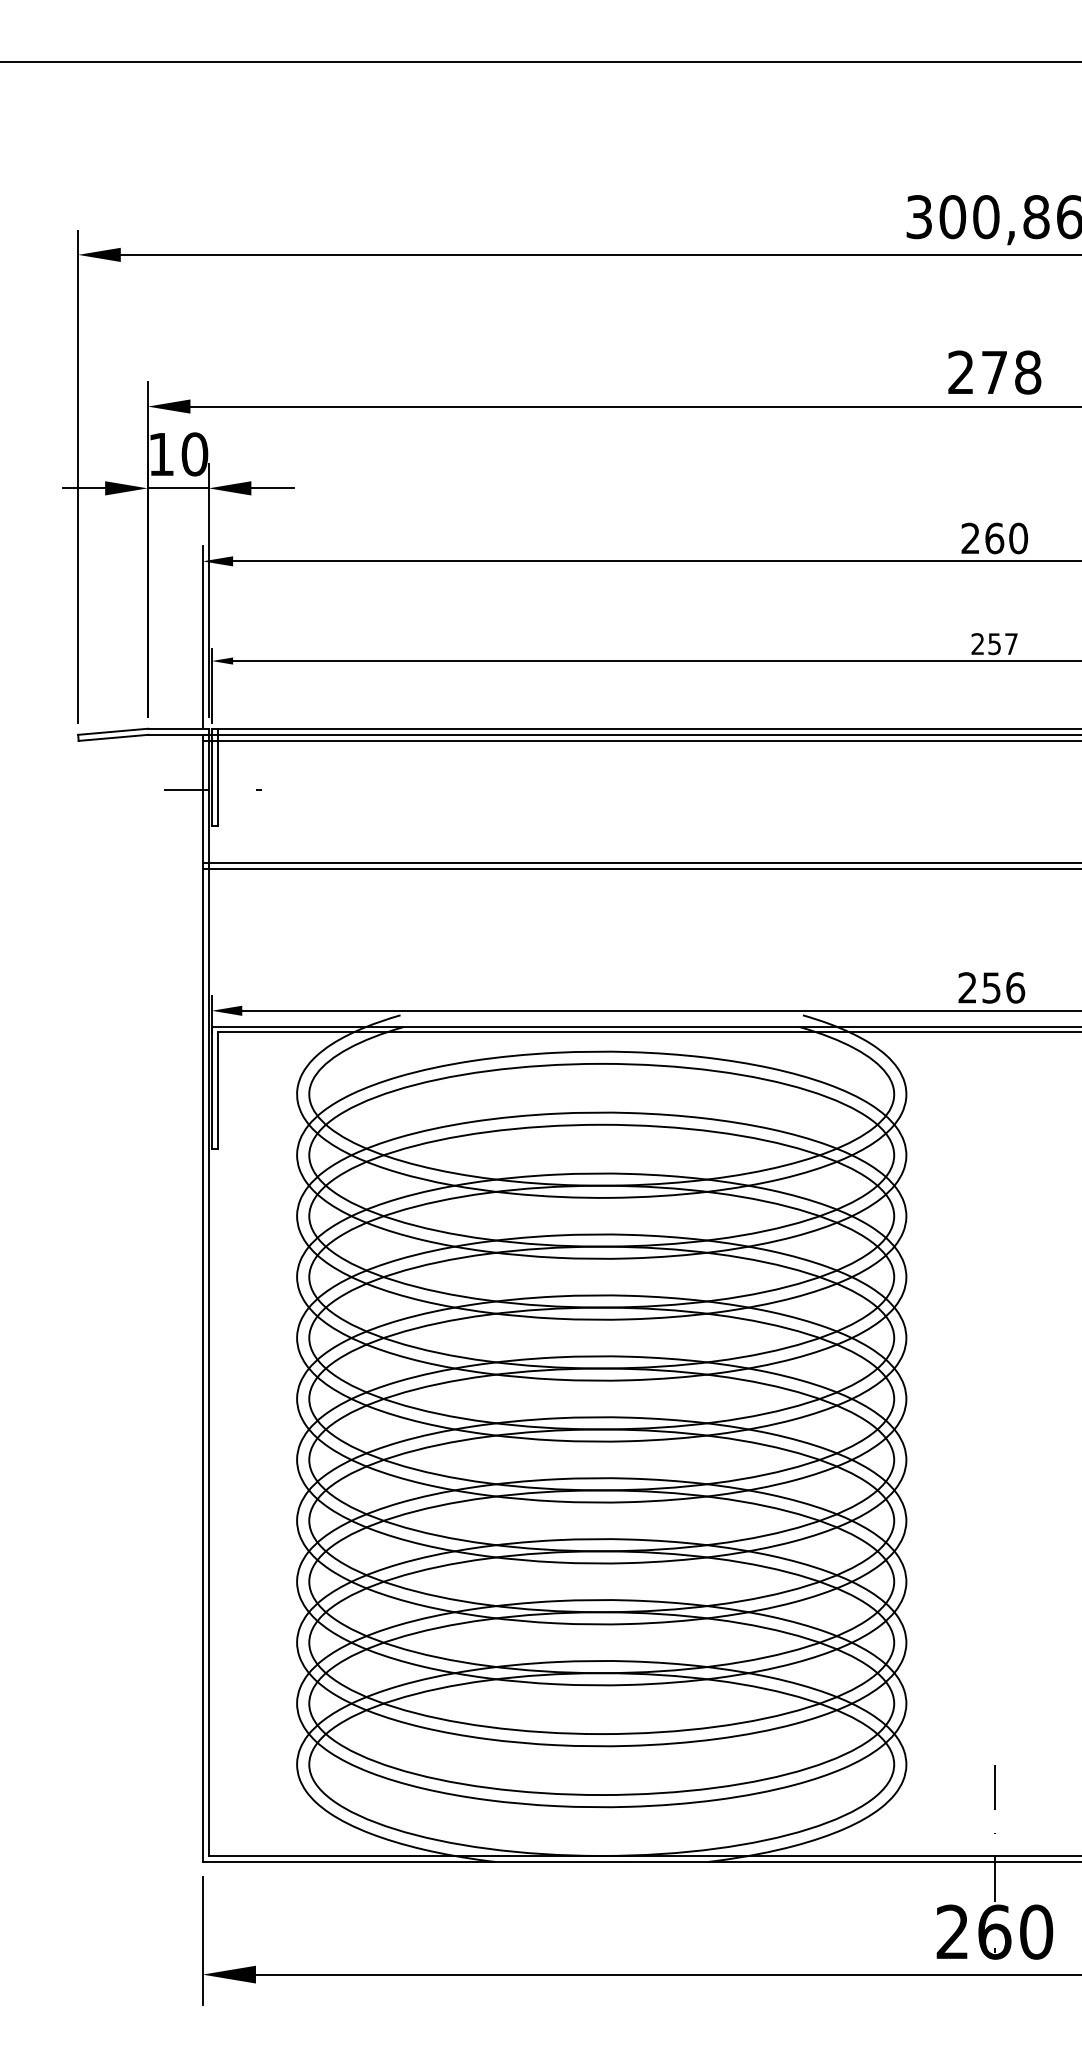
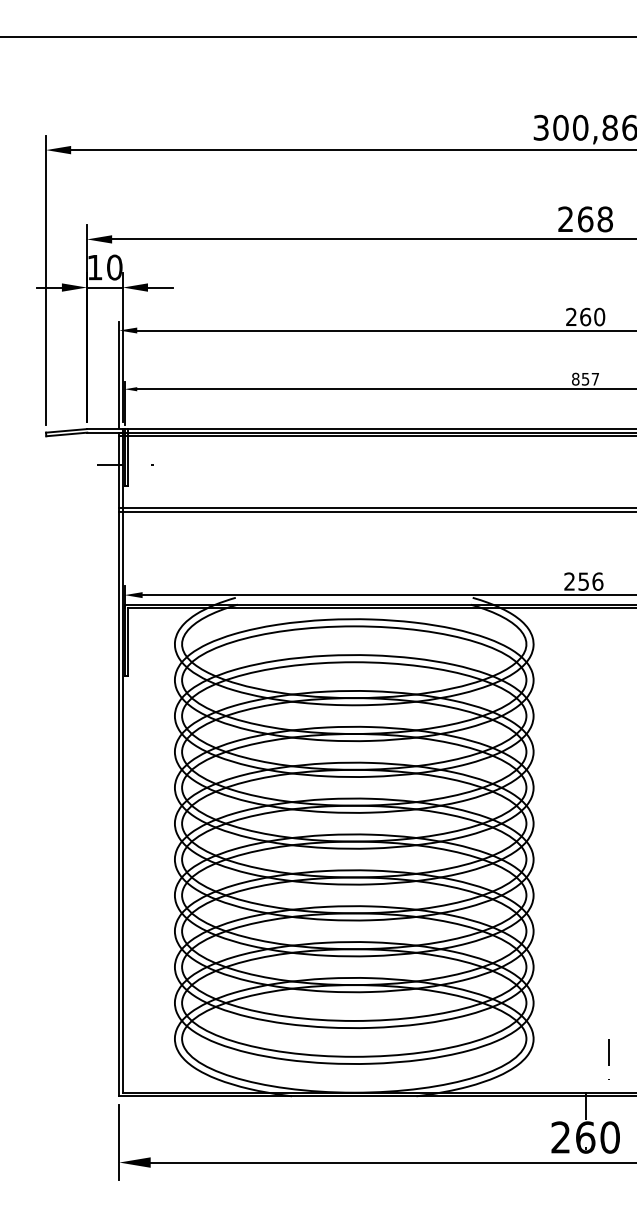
text: (994, 372) -> (585, 219), 278 -> 268
text: (977, 642) -> (575, 378), 257 -> 857
line: (994, 1799) -> (608, 1059), moved

